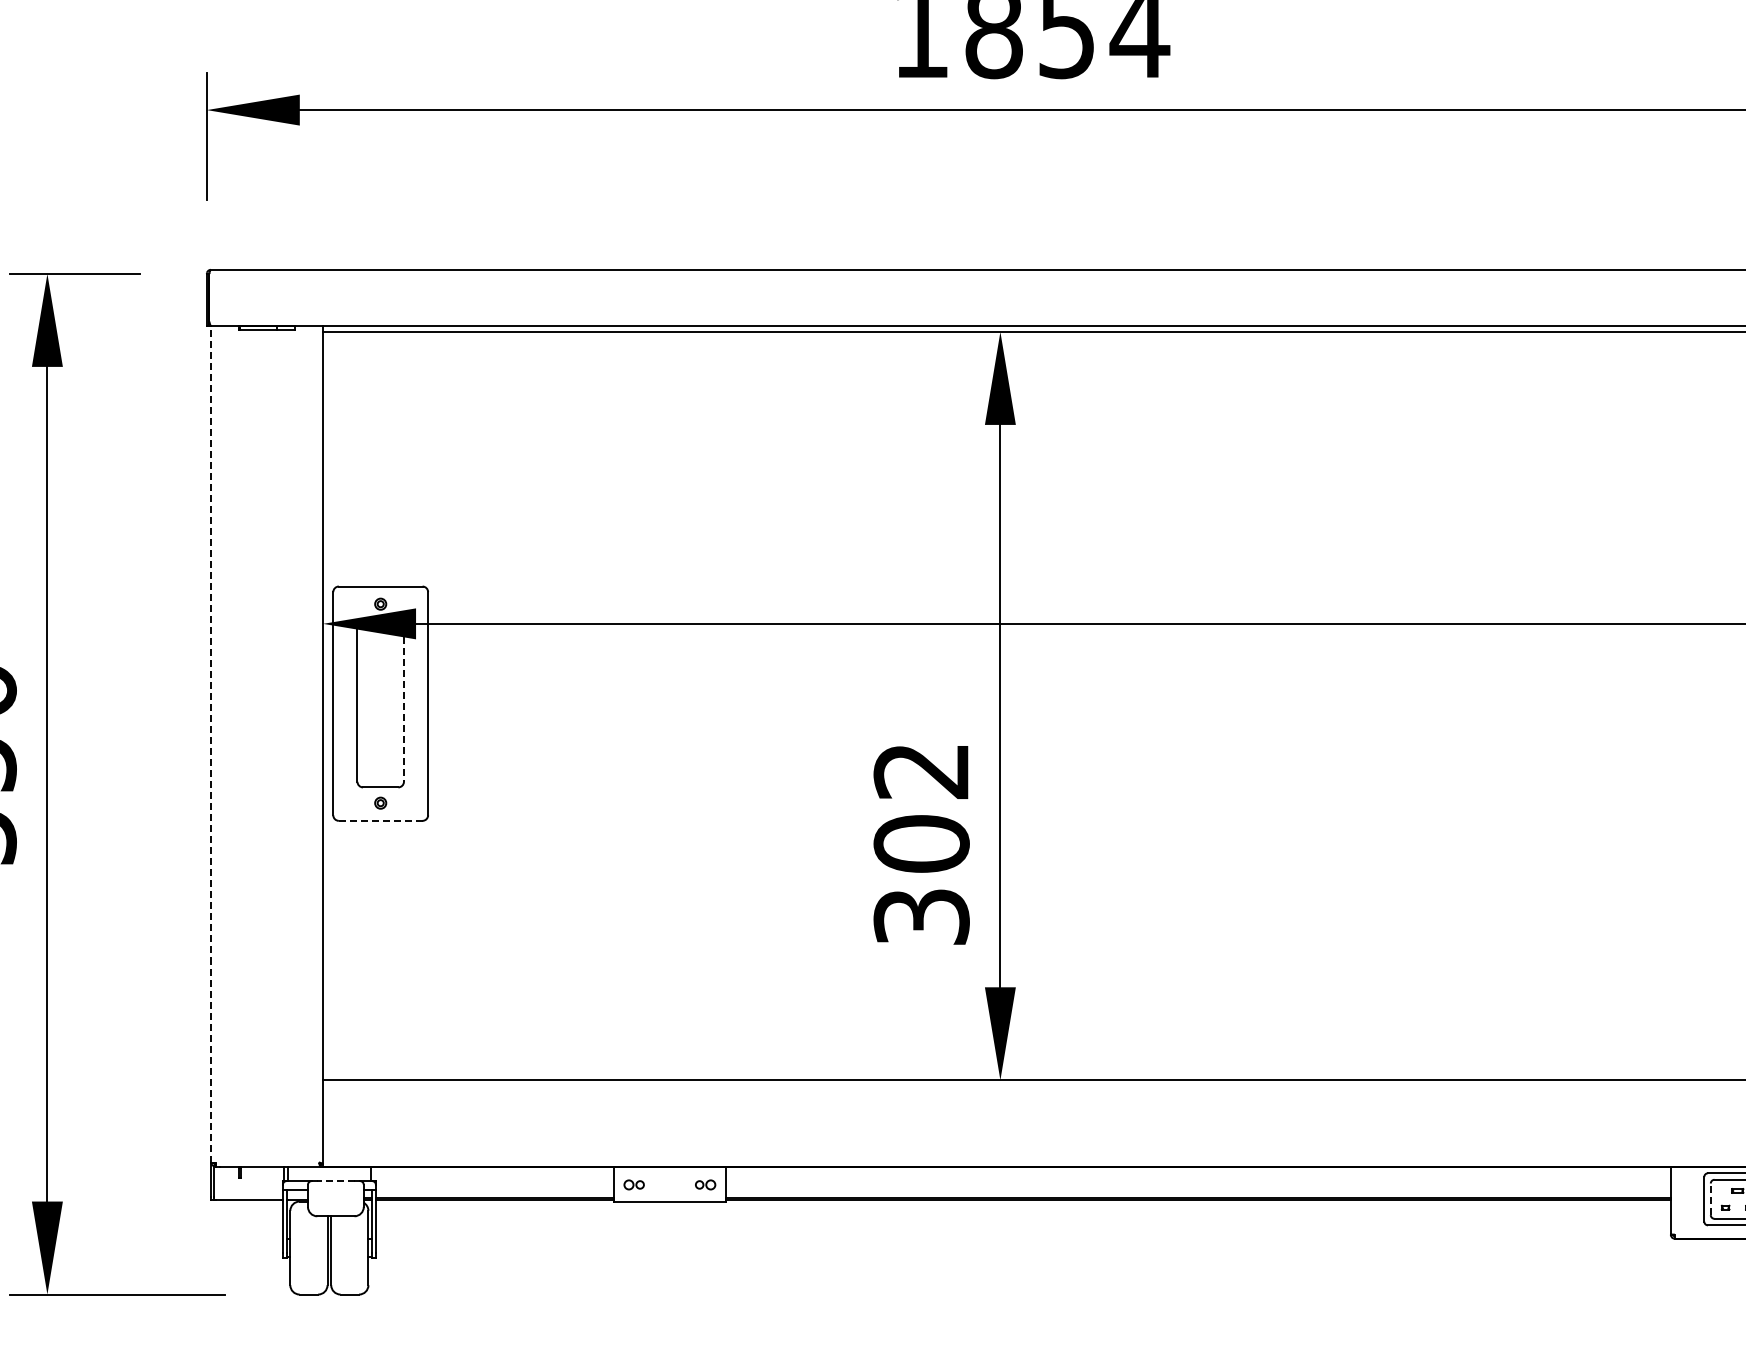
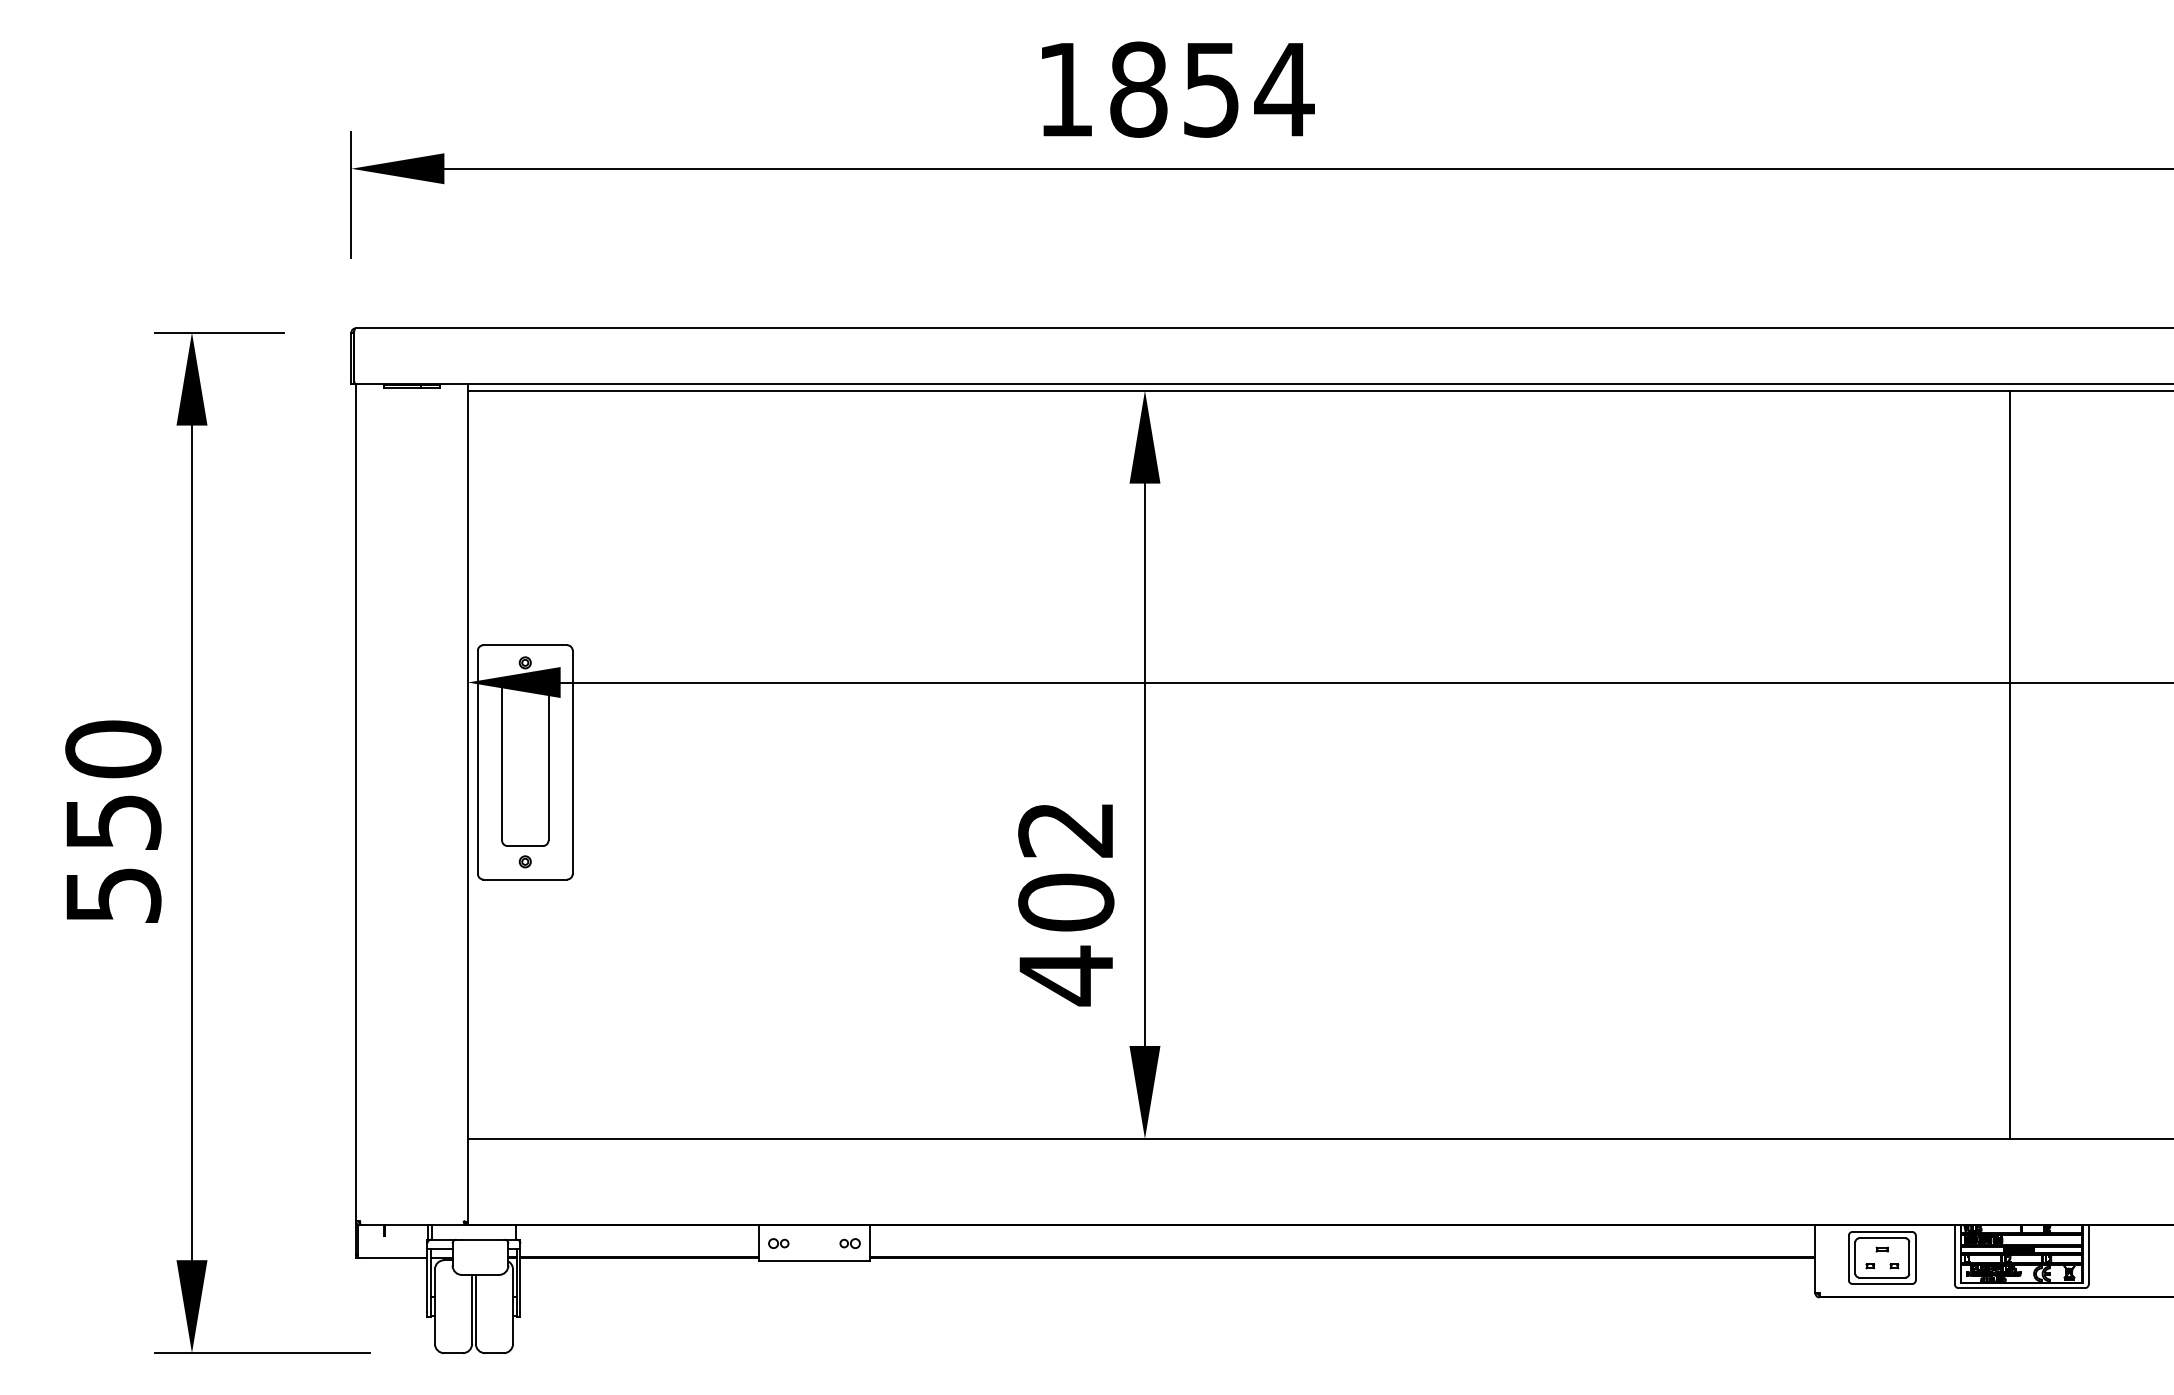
line: (403, 703) -> (548, 762), dashed -> solid
line: (211, 743) -> (356, 802), dashed -> solid
line: (380, 820) -> (525, 879), dashed -> solid
text: (921, 916) -> (1066, 975), 302 -> 402
line: (335, 1180) -> (480, 1239), dashed -> solid
line: (1710, 1198) -> (1855, 1257), dashed -> solid

